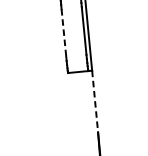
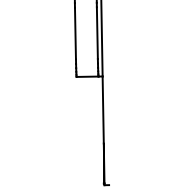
line: (63, 32) -> (75, 33), dashed -> solid
line: (95, 102) -> (103, 110), dashed -> solid

